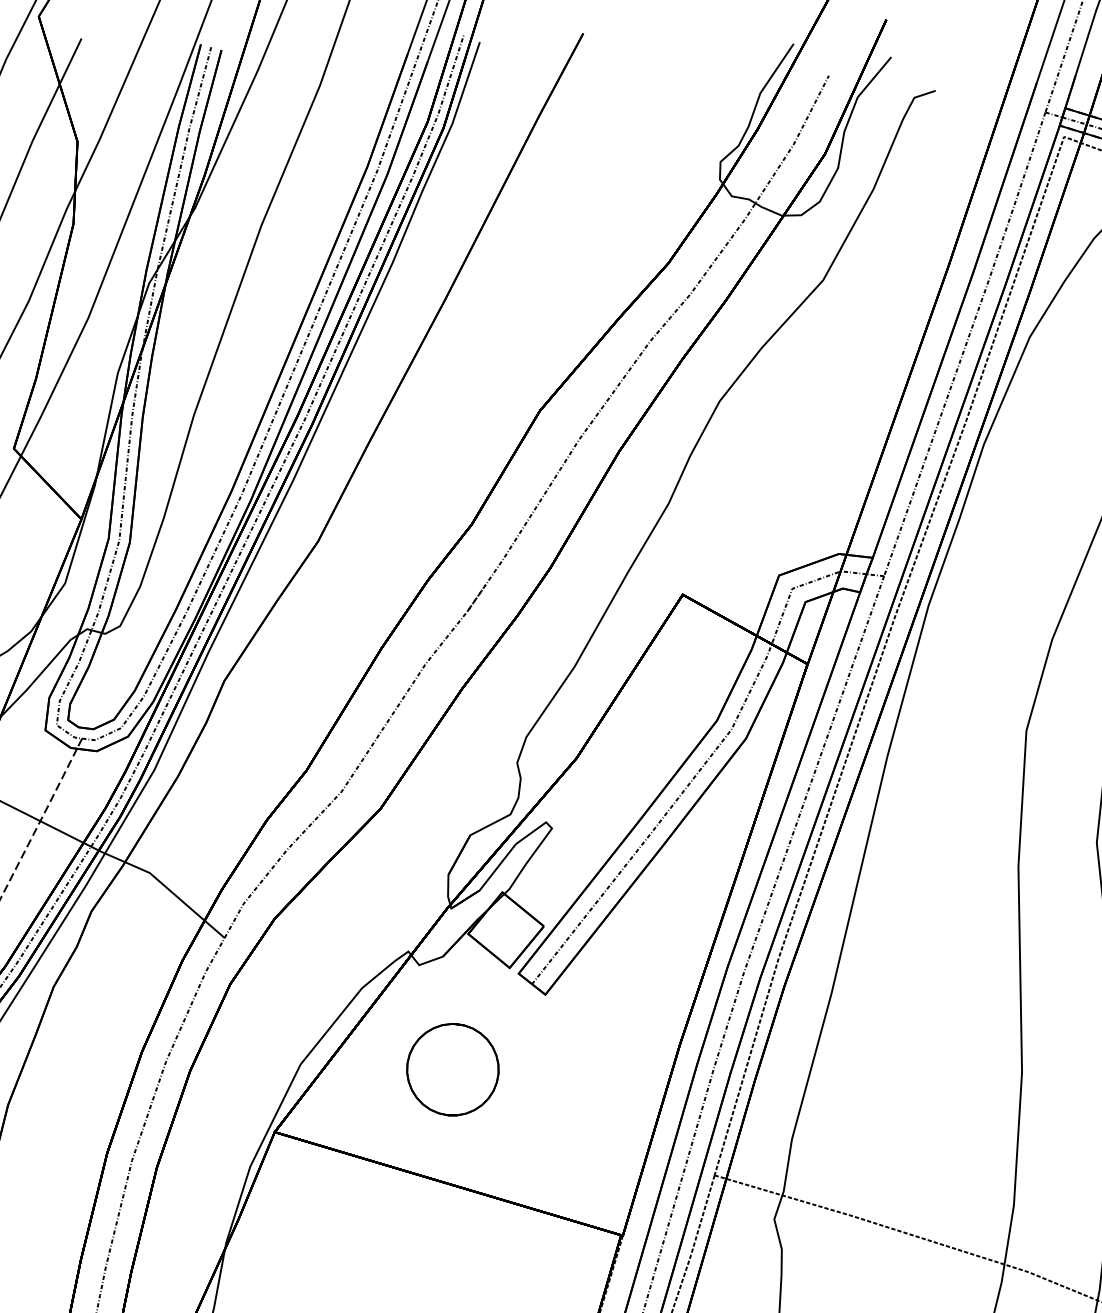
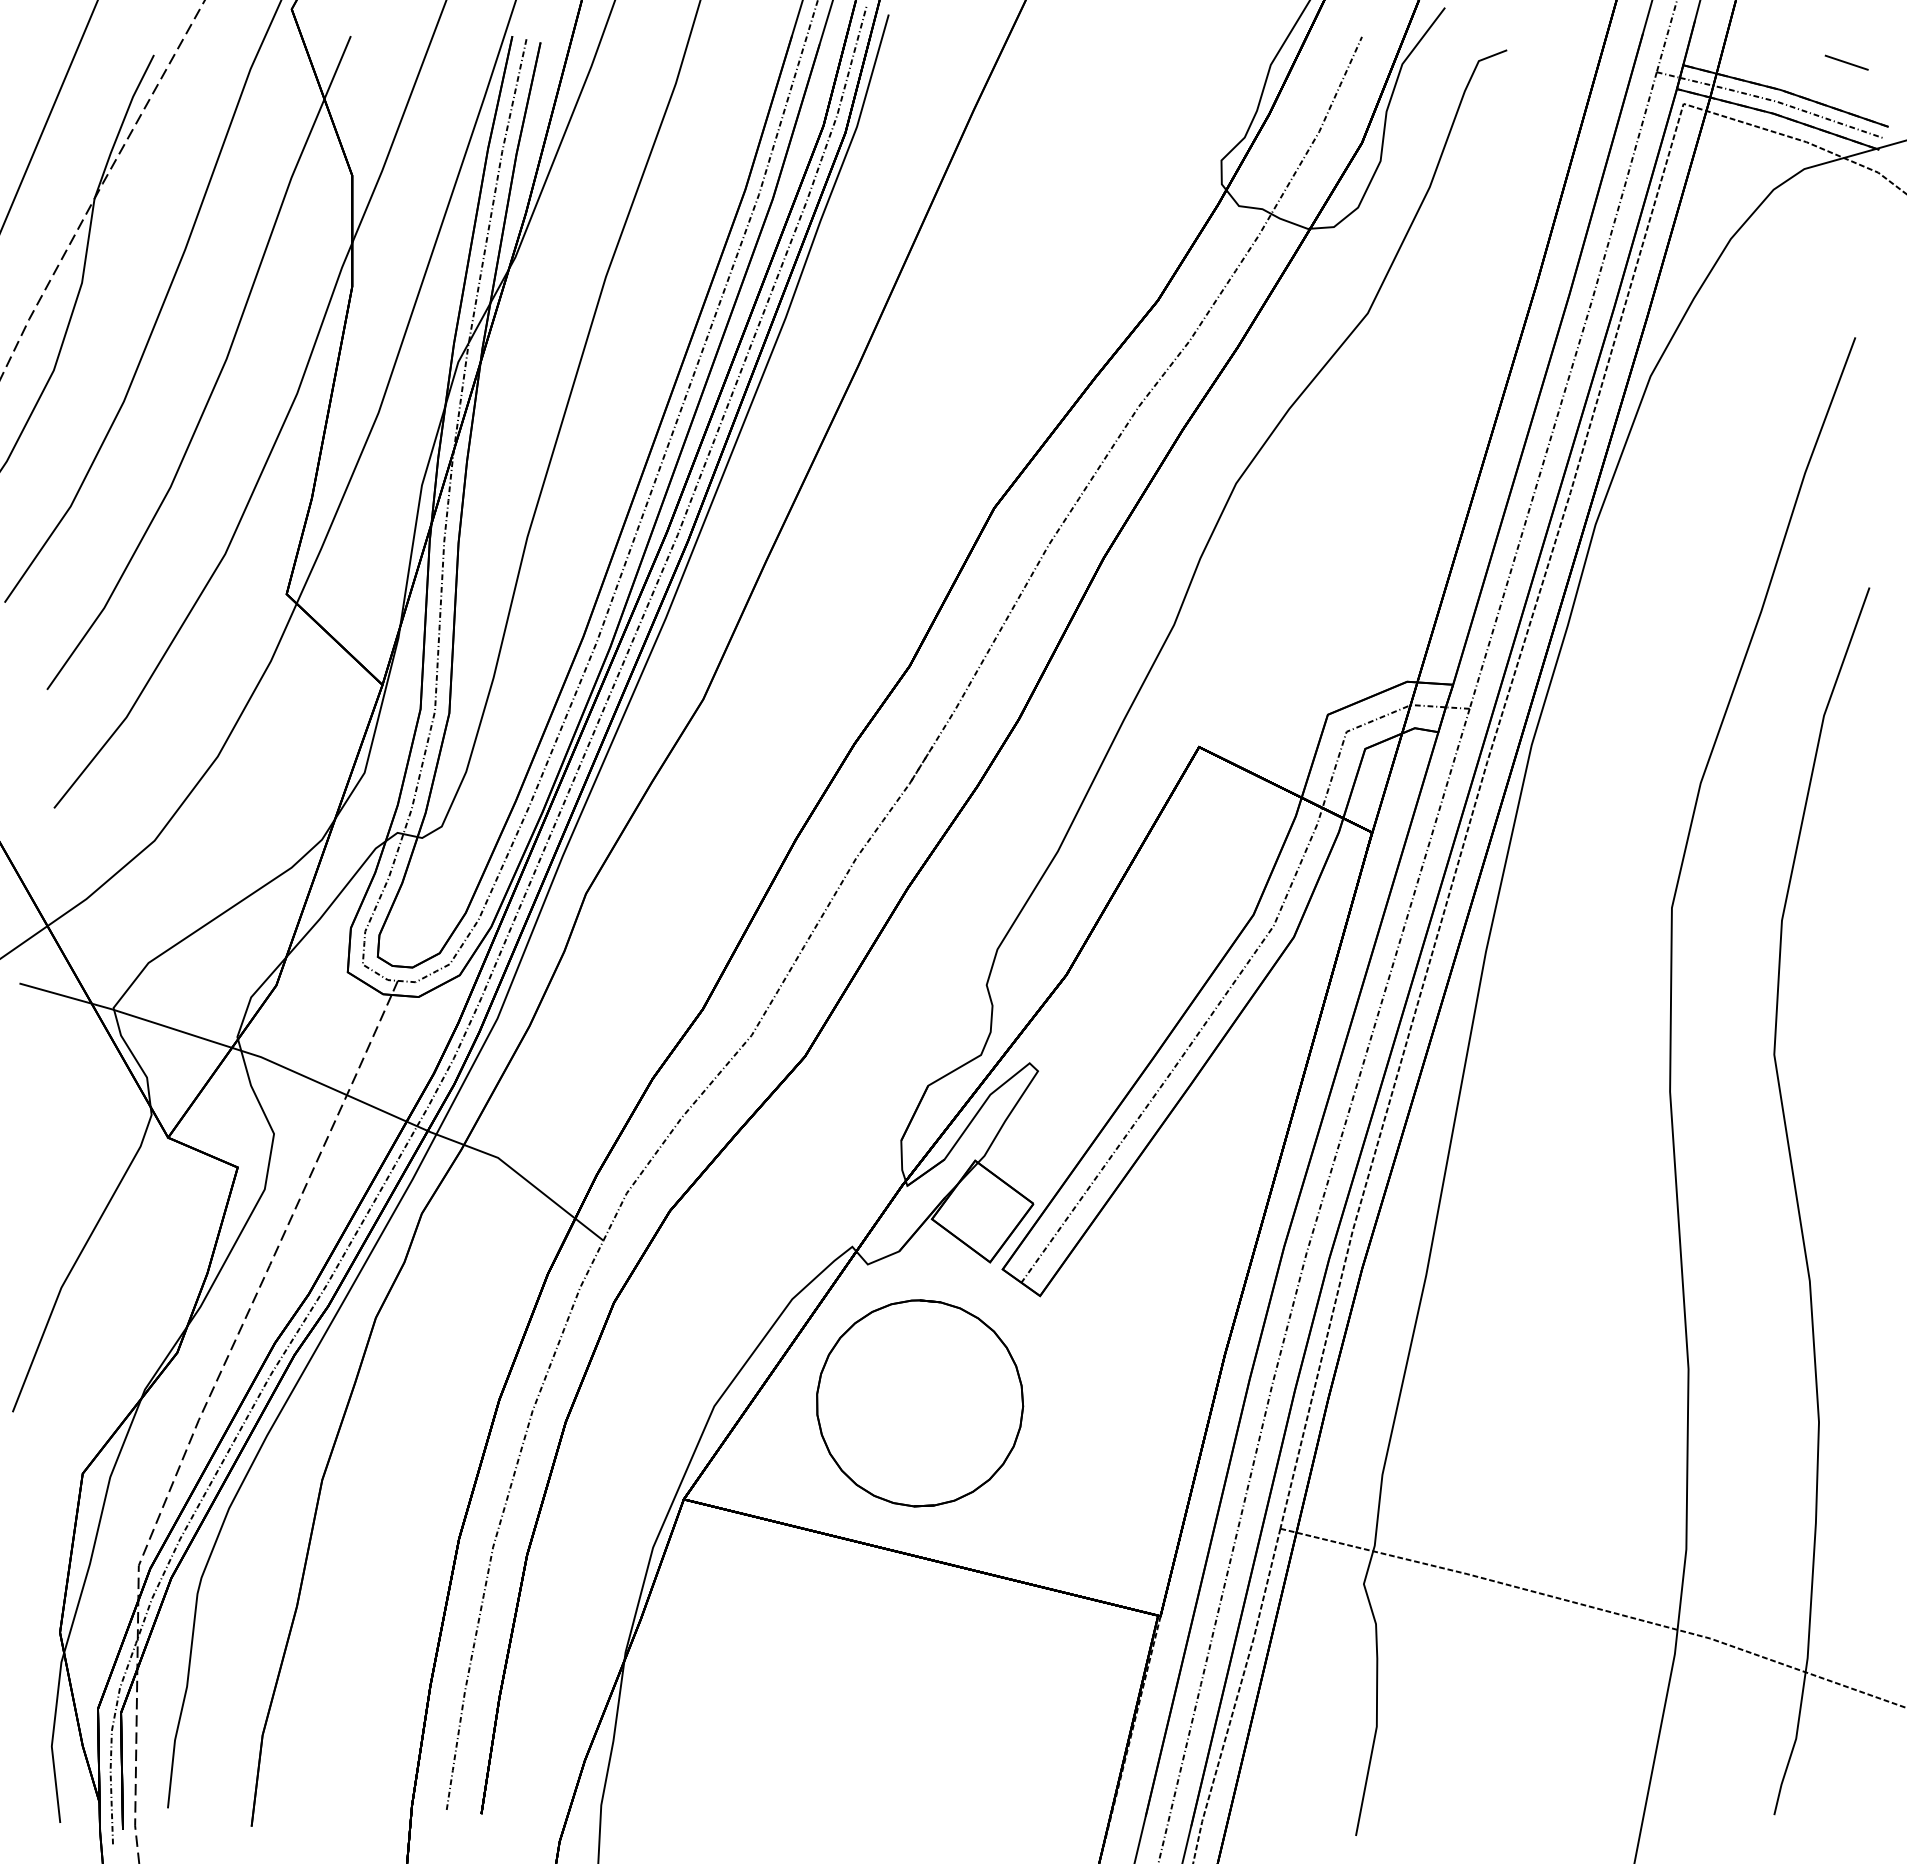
part: (453, 1069) -> (920, 1403), size x1.67

